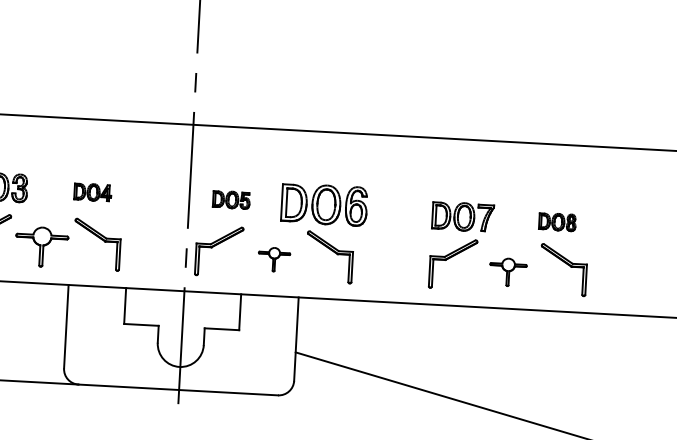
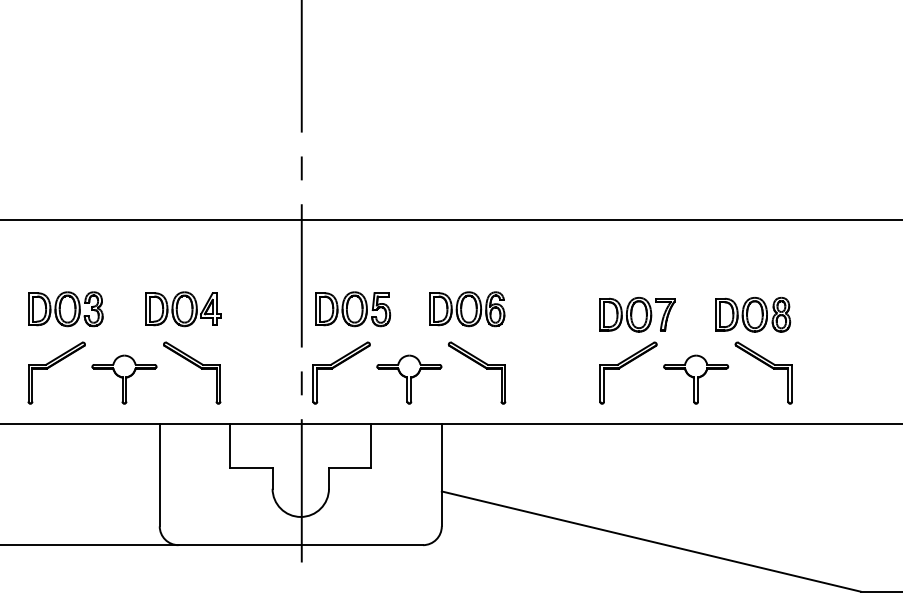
part: (93, 192) -> (183, 309), size x1.67
part: (231, 200) -> (353, 309), size x1.67
part: (324, 205) -> (467, 309), size x0.71
part: (557, 221) -> (753, 314), size x1.67
part: (274, 259) -> (409, 379), size x1.67
part: (508, 272) -> (696, 379), size x1.43

